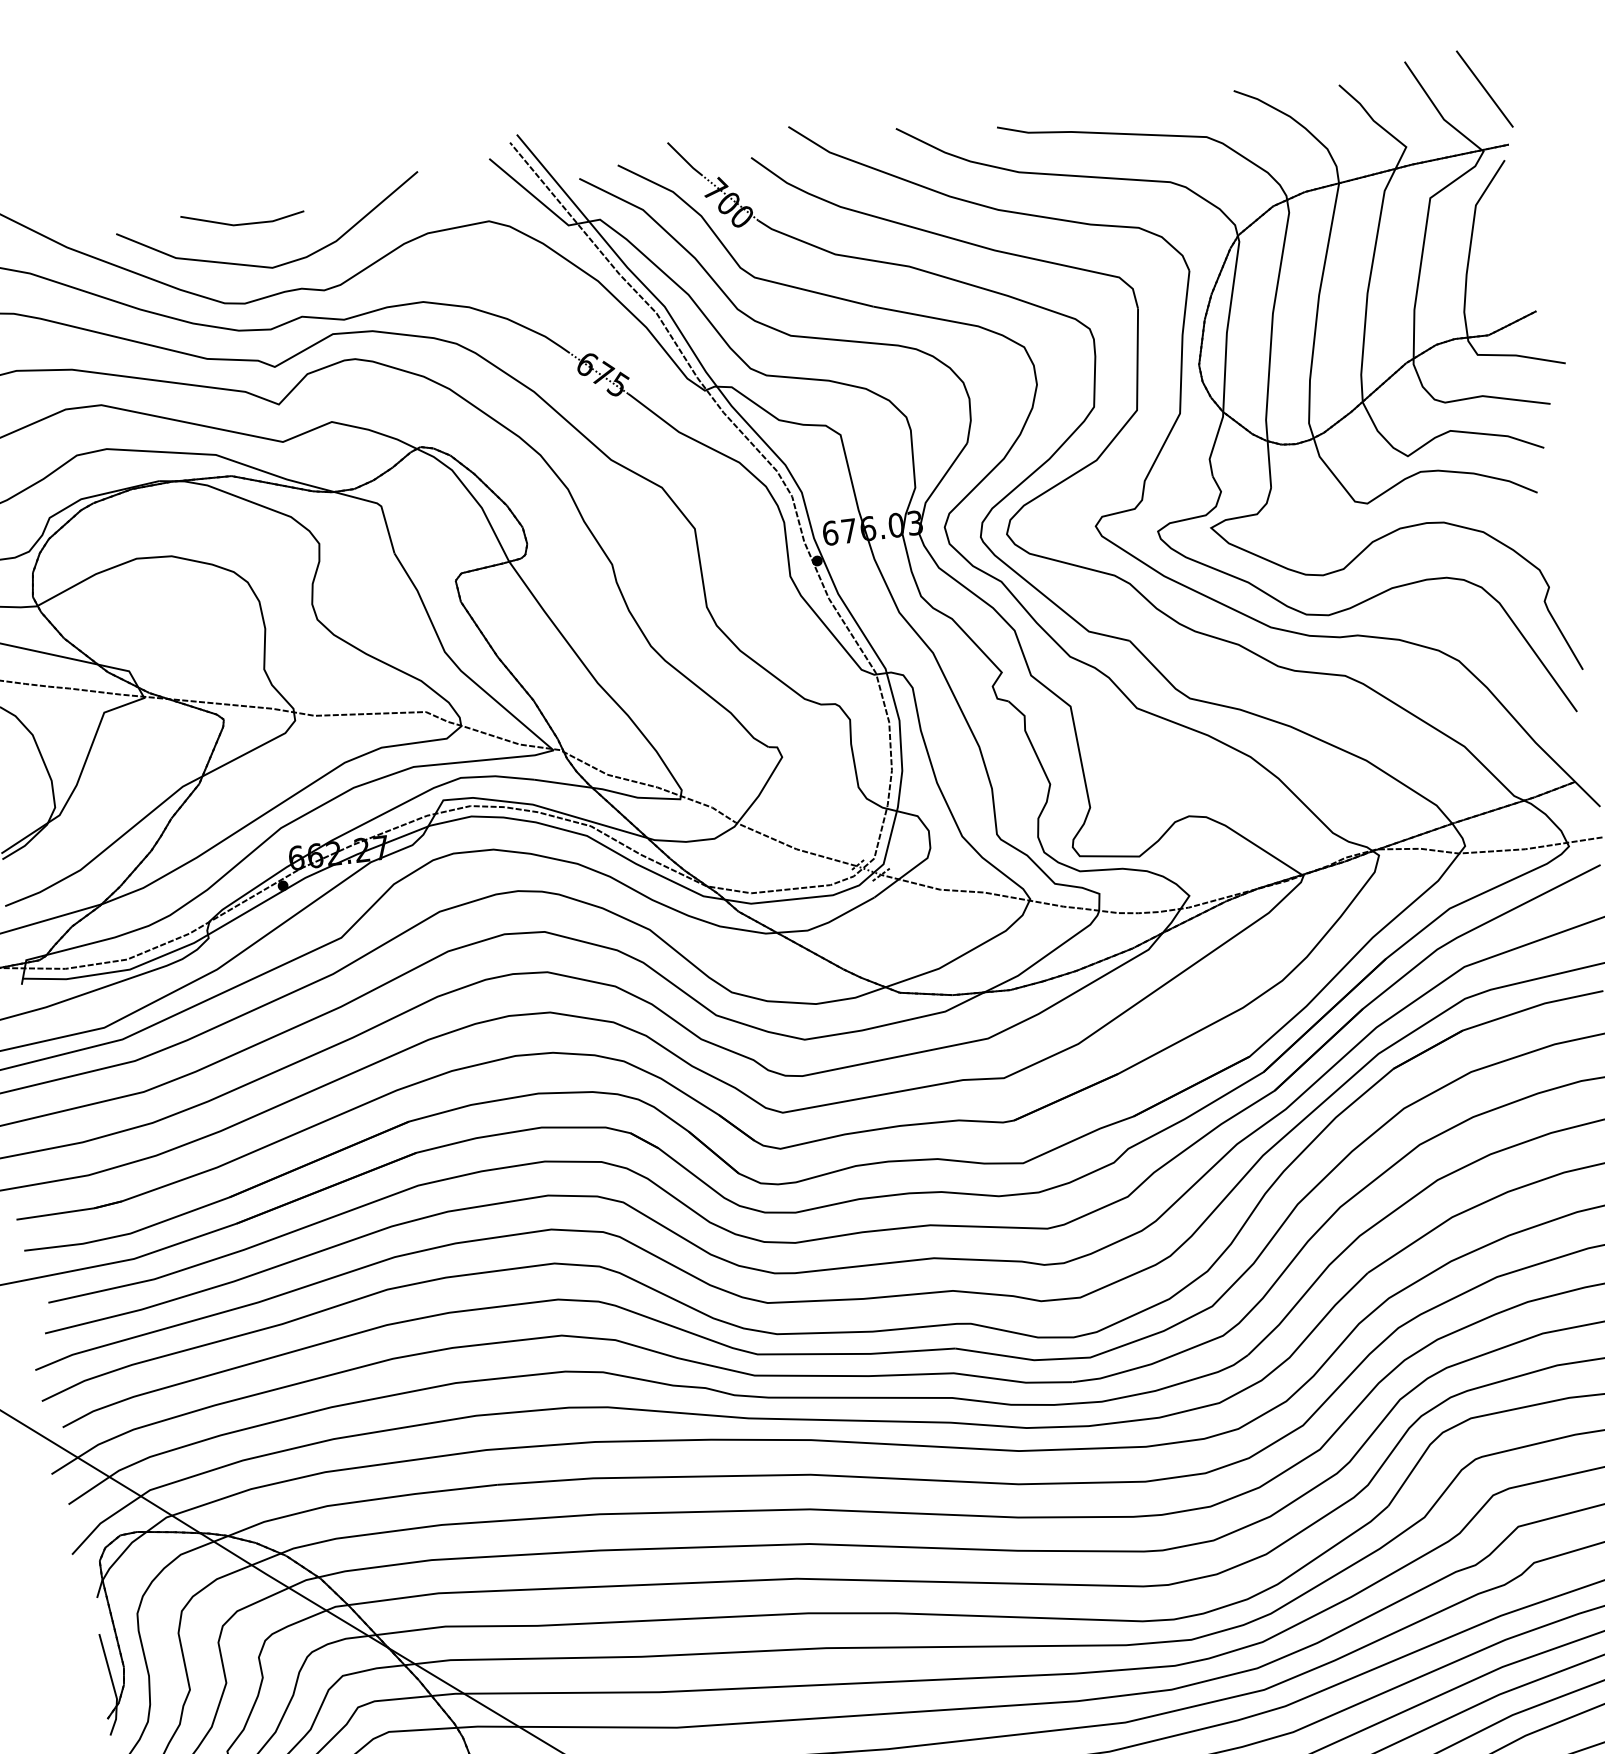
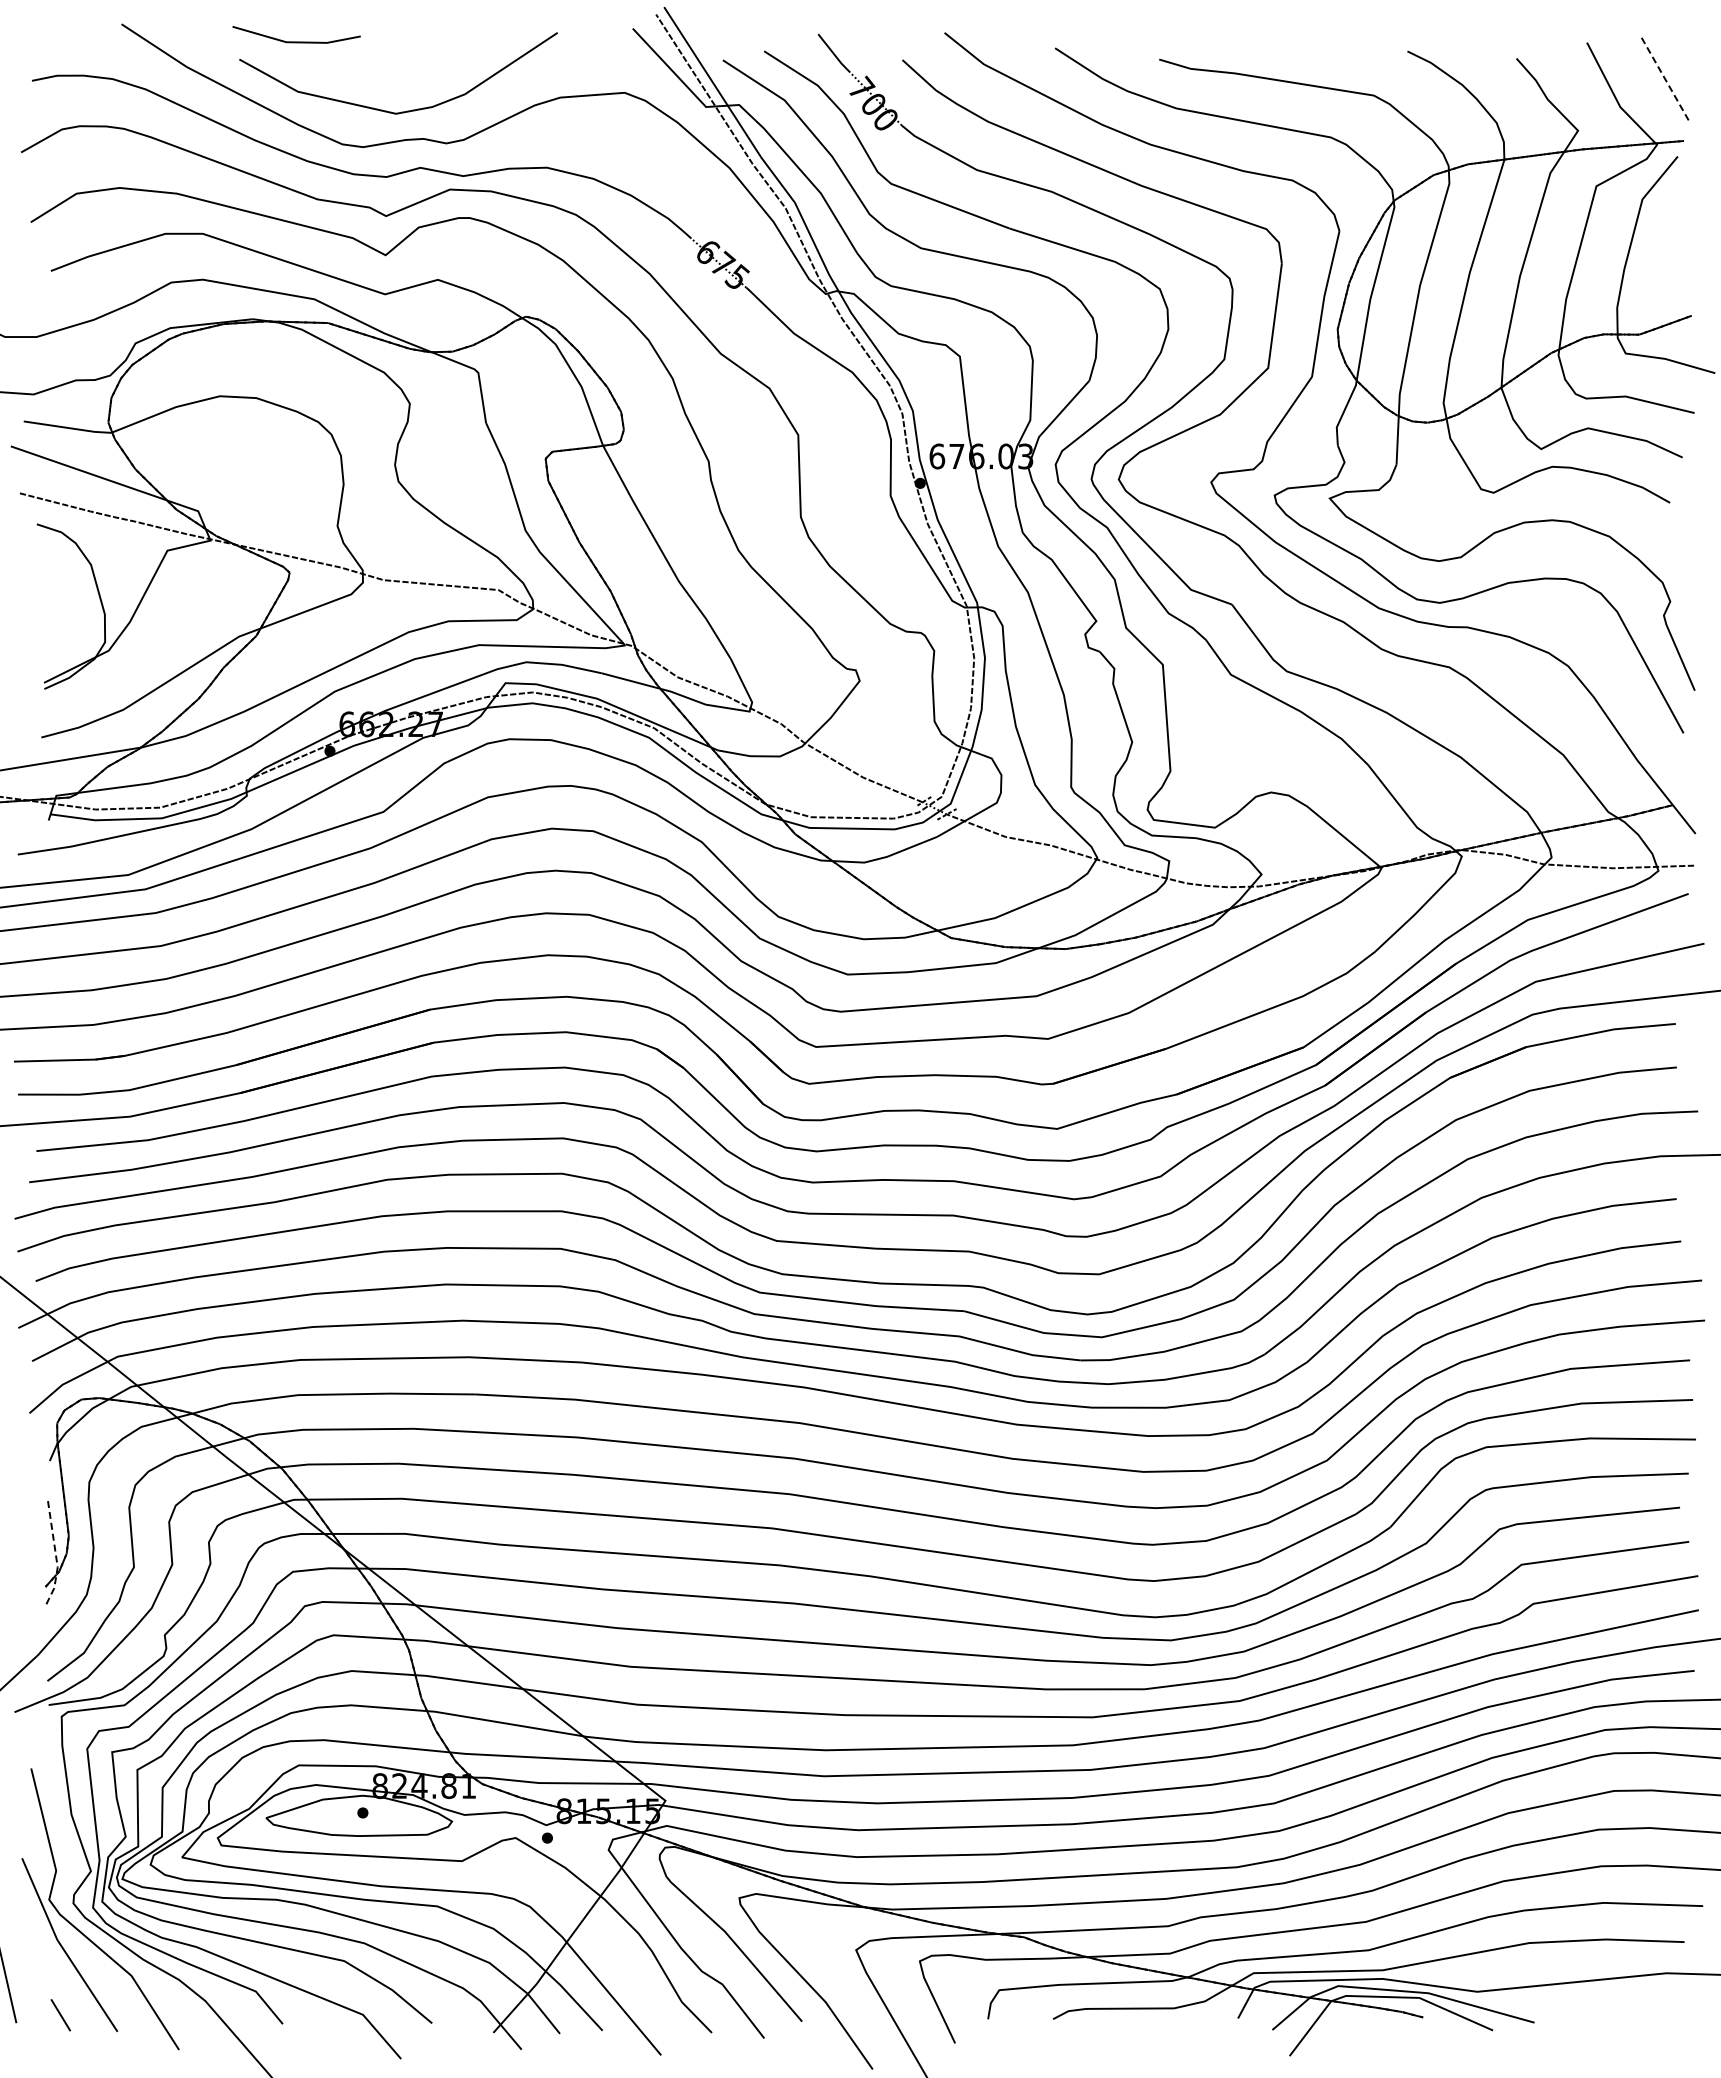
line: (1485, 89) -> (1666, 81), solid -> dashed
line: (243, 223) -> (296, 41), moved
line: (113, 1685) -> (55, 1553), solid -> dashed

